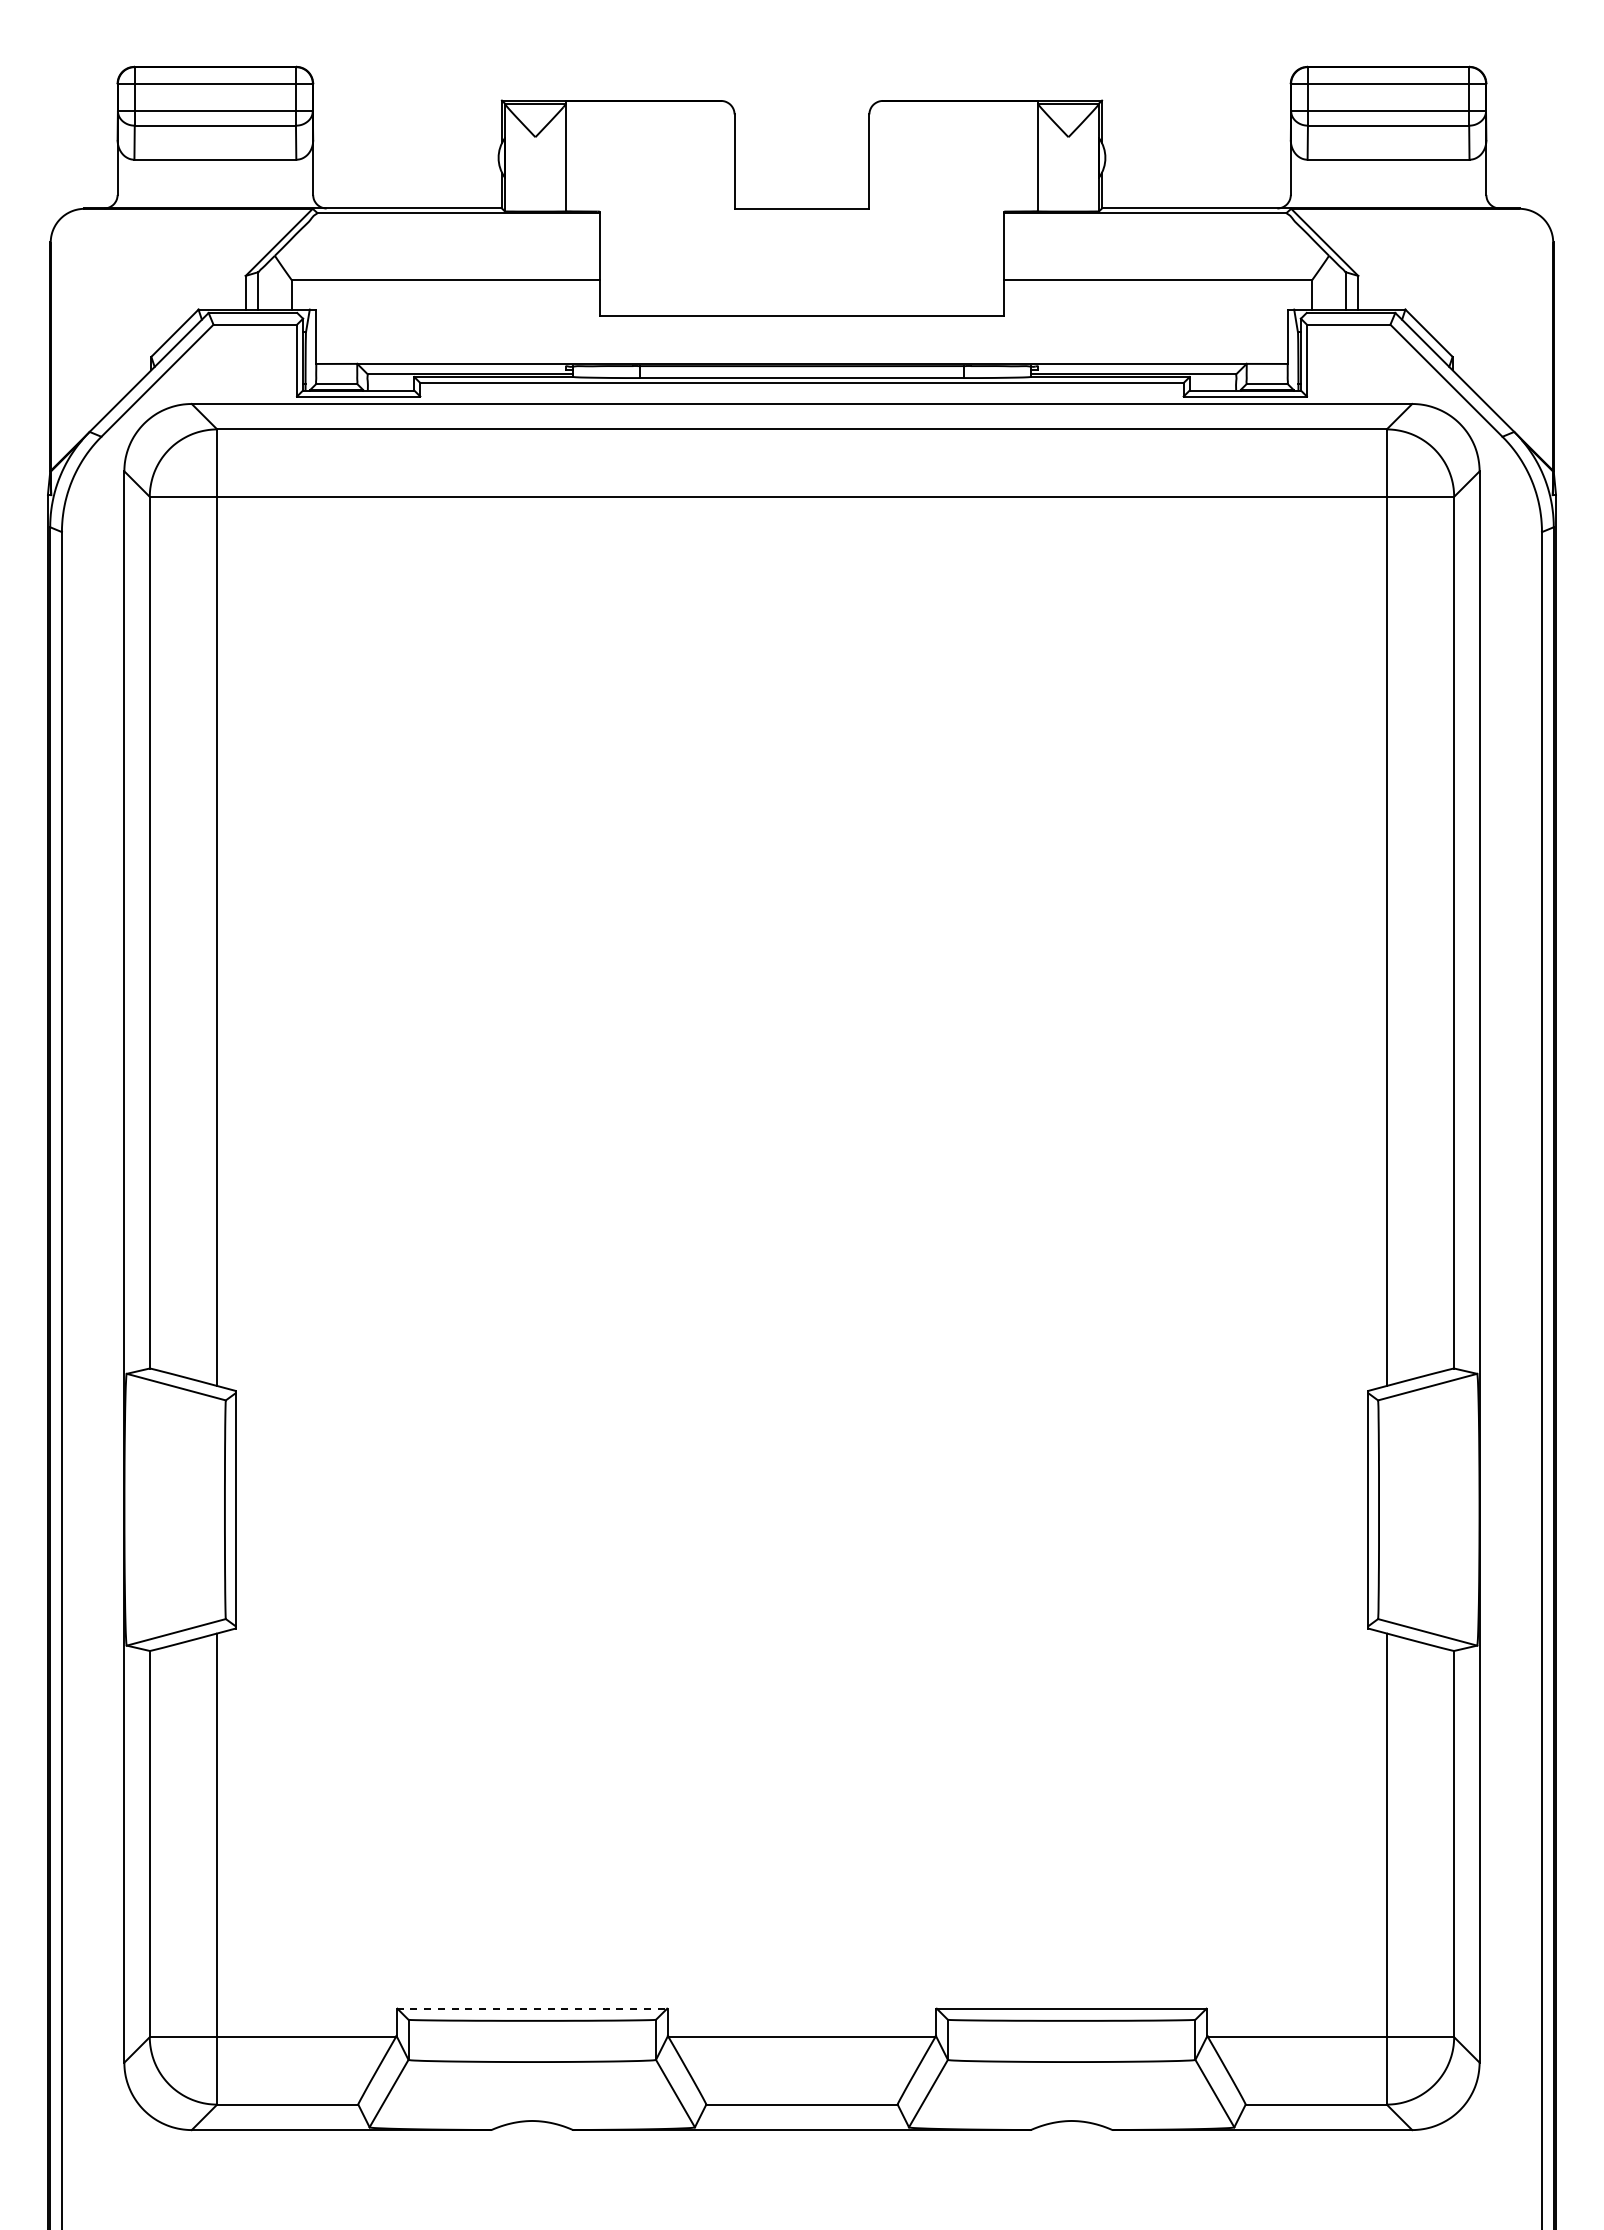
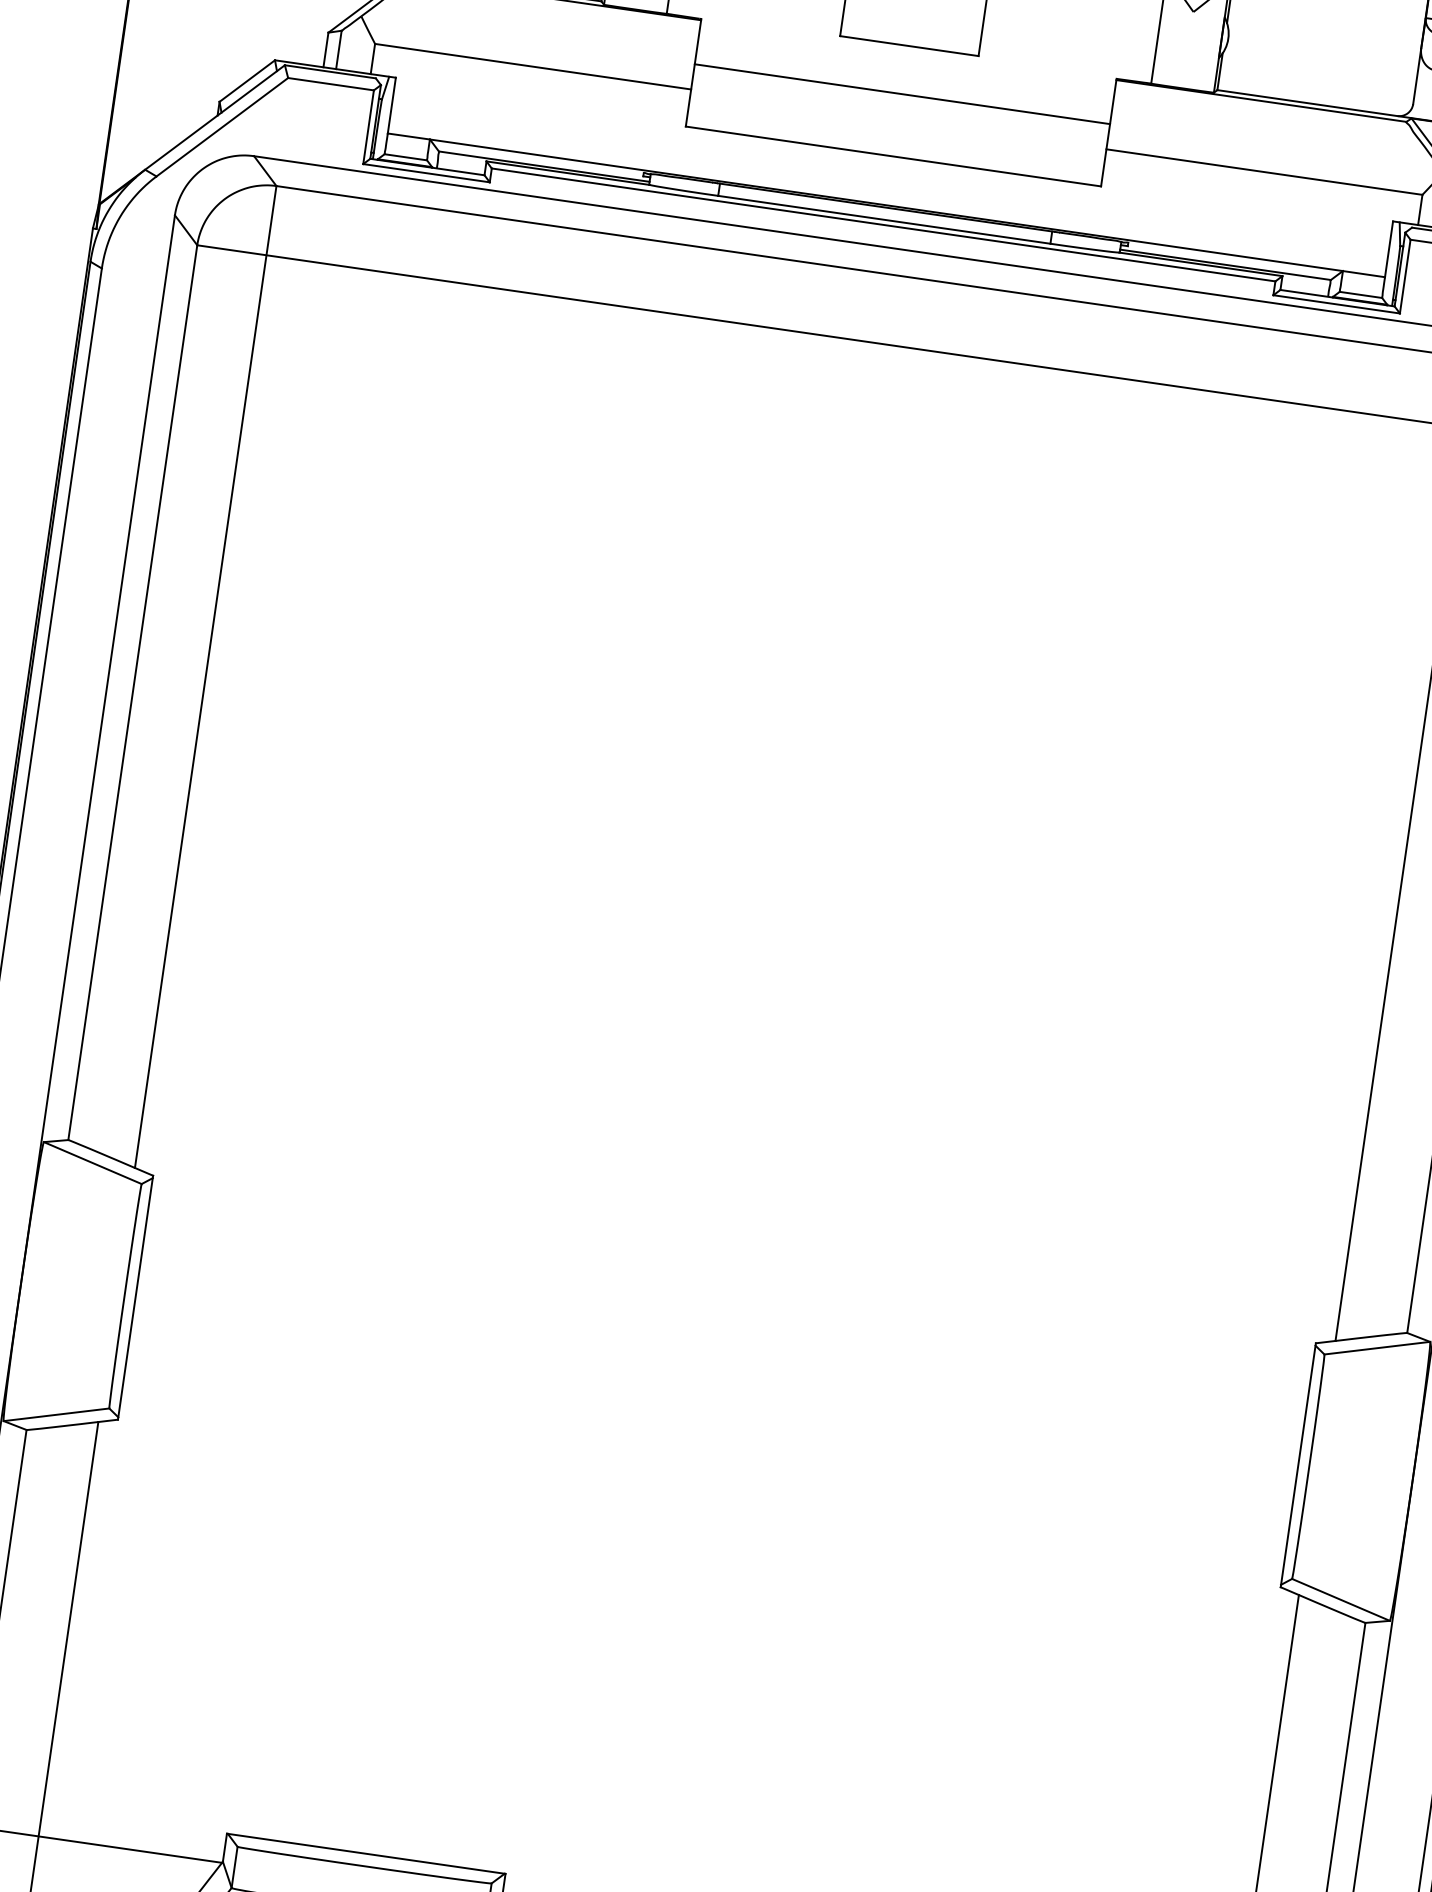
line: (801, 255) -> (901, 93), added
line: (532, 2008) -> (366, 1853), dashed -> solid

